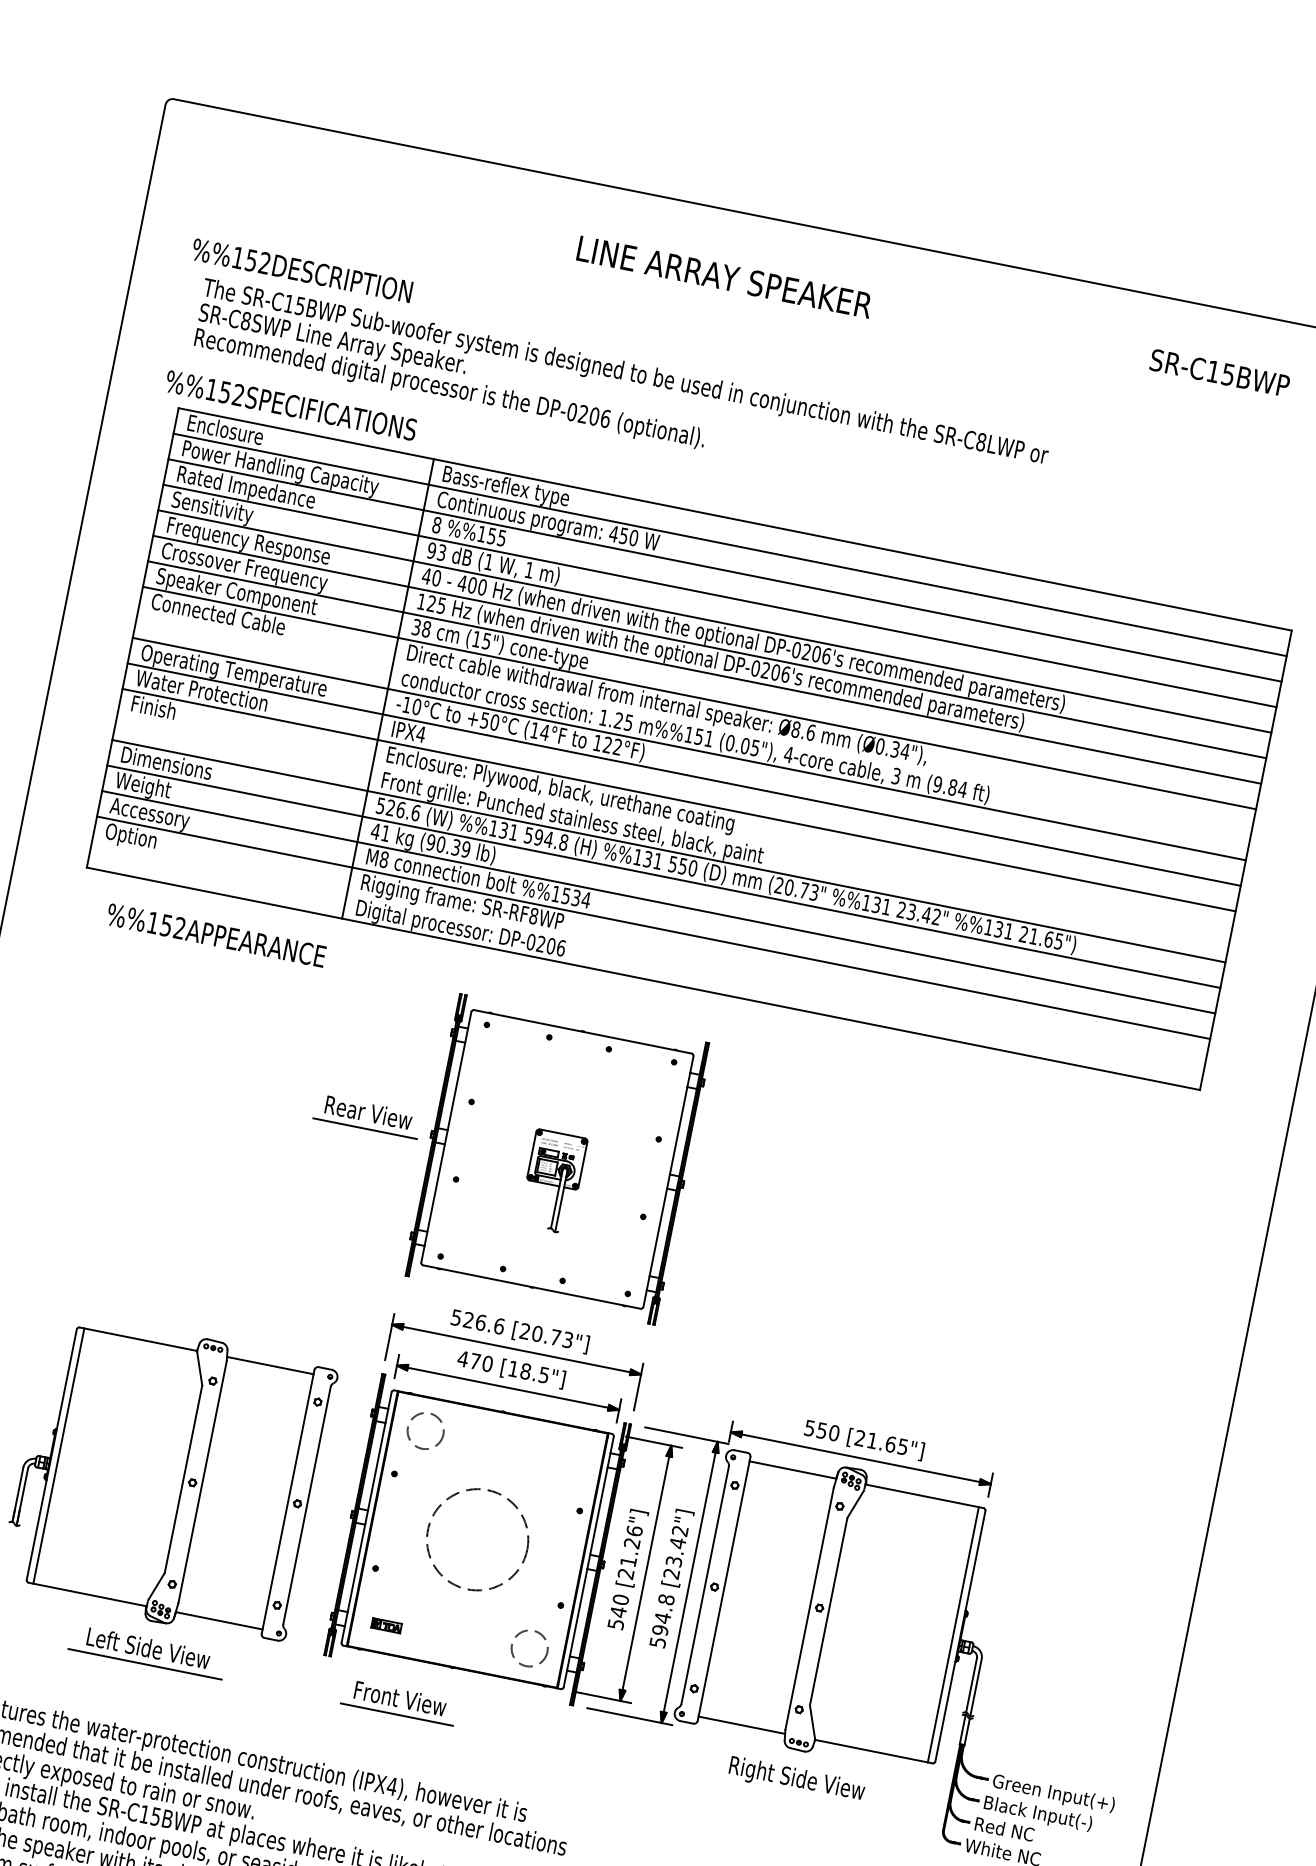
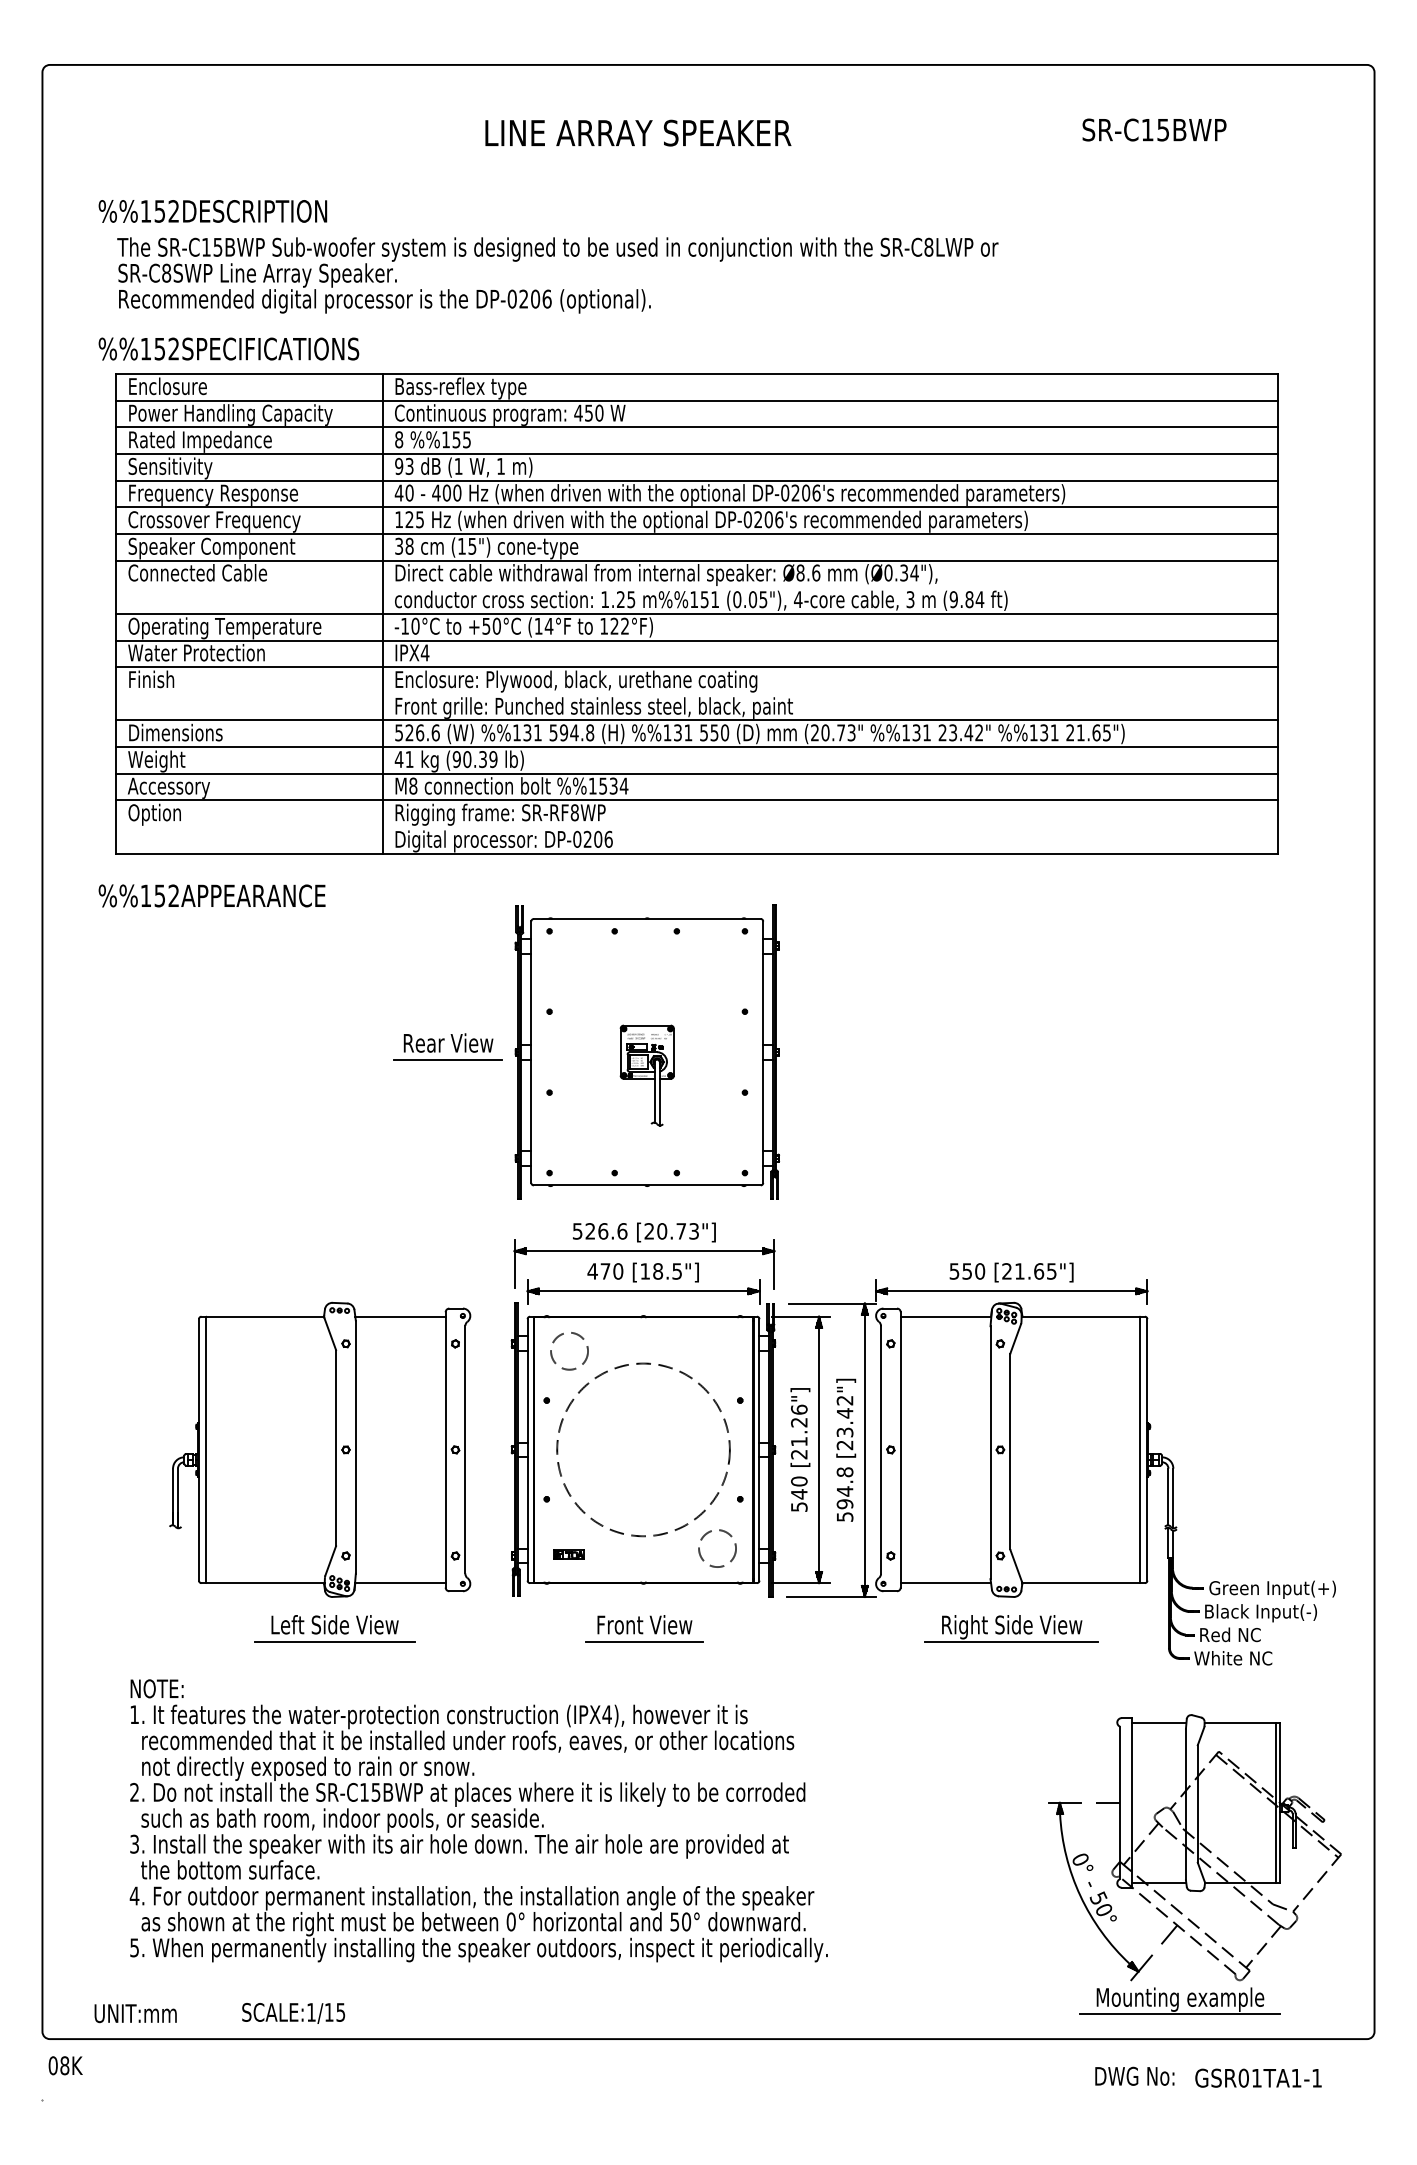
text: (215, 935) -> (211, 895), moved
circle: (477, 1539) -> (643, 1449), size x1.67
part: (399, 1702) -> (644, 1628), moved
line: (793, 1793) -> (1011, 1641), added

